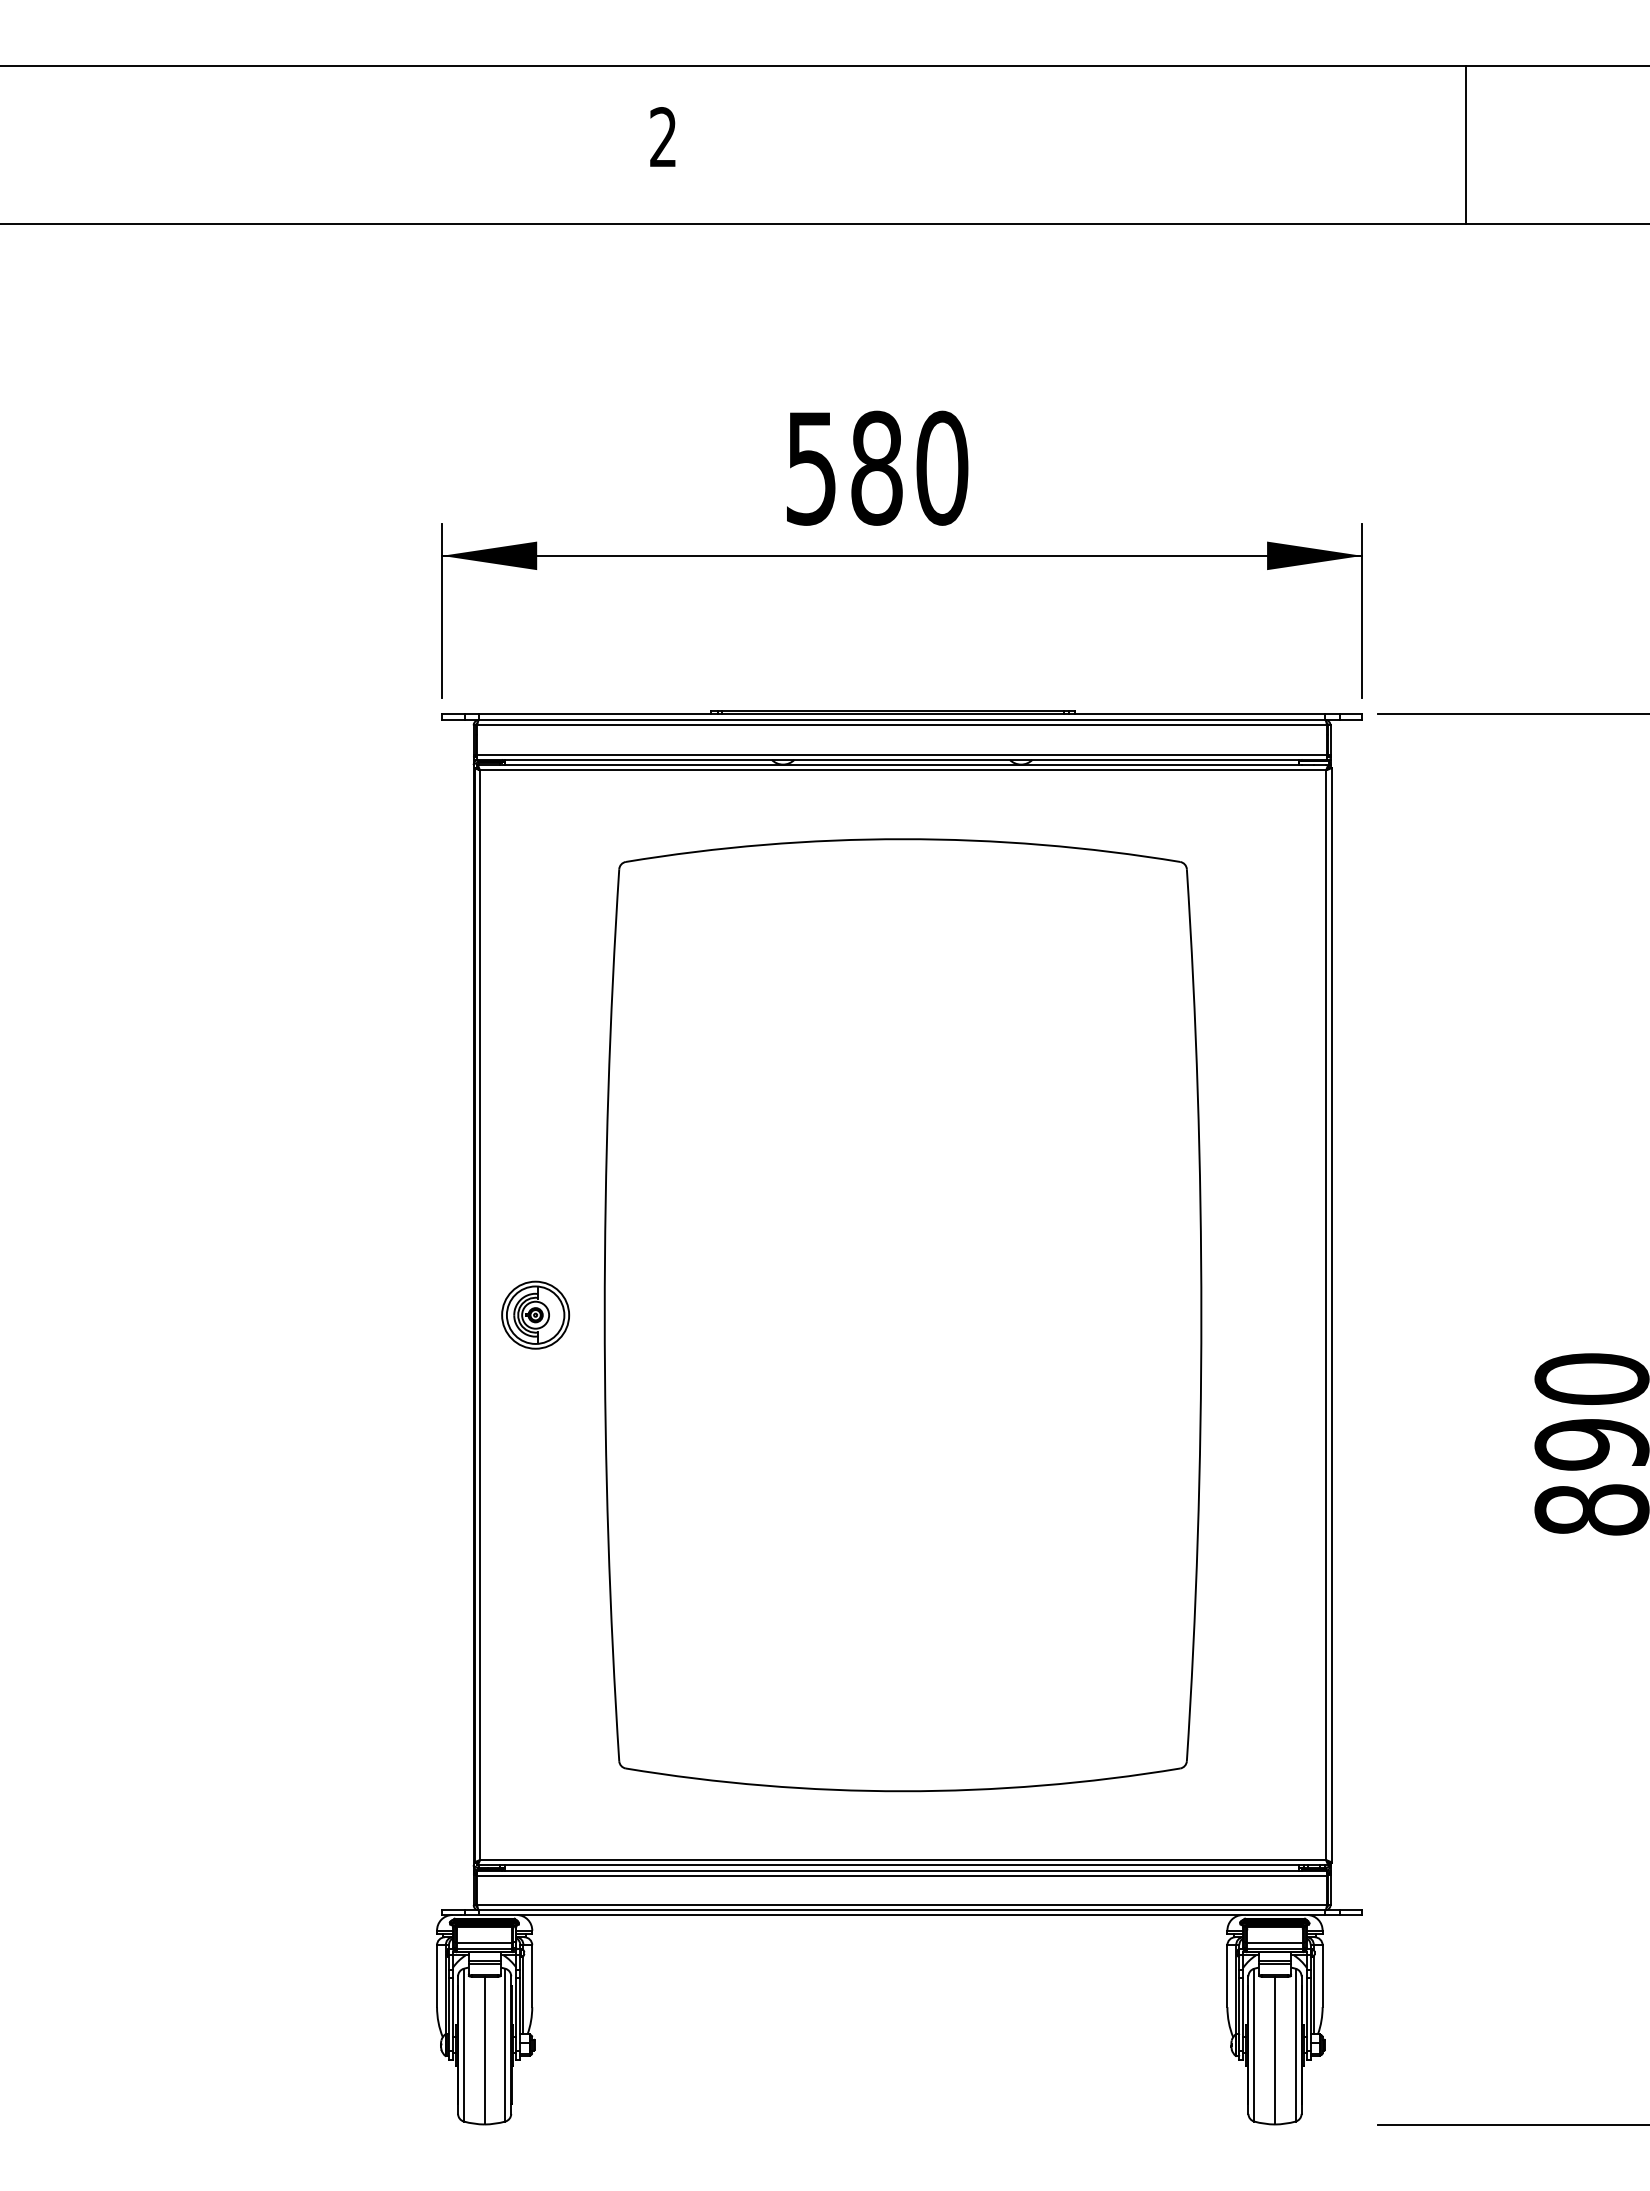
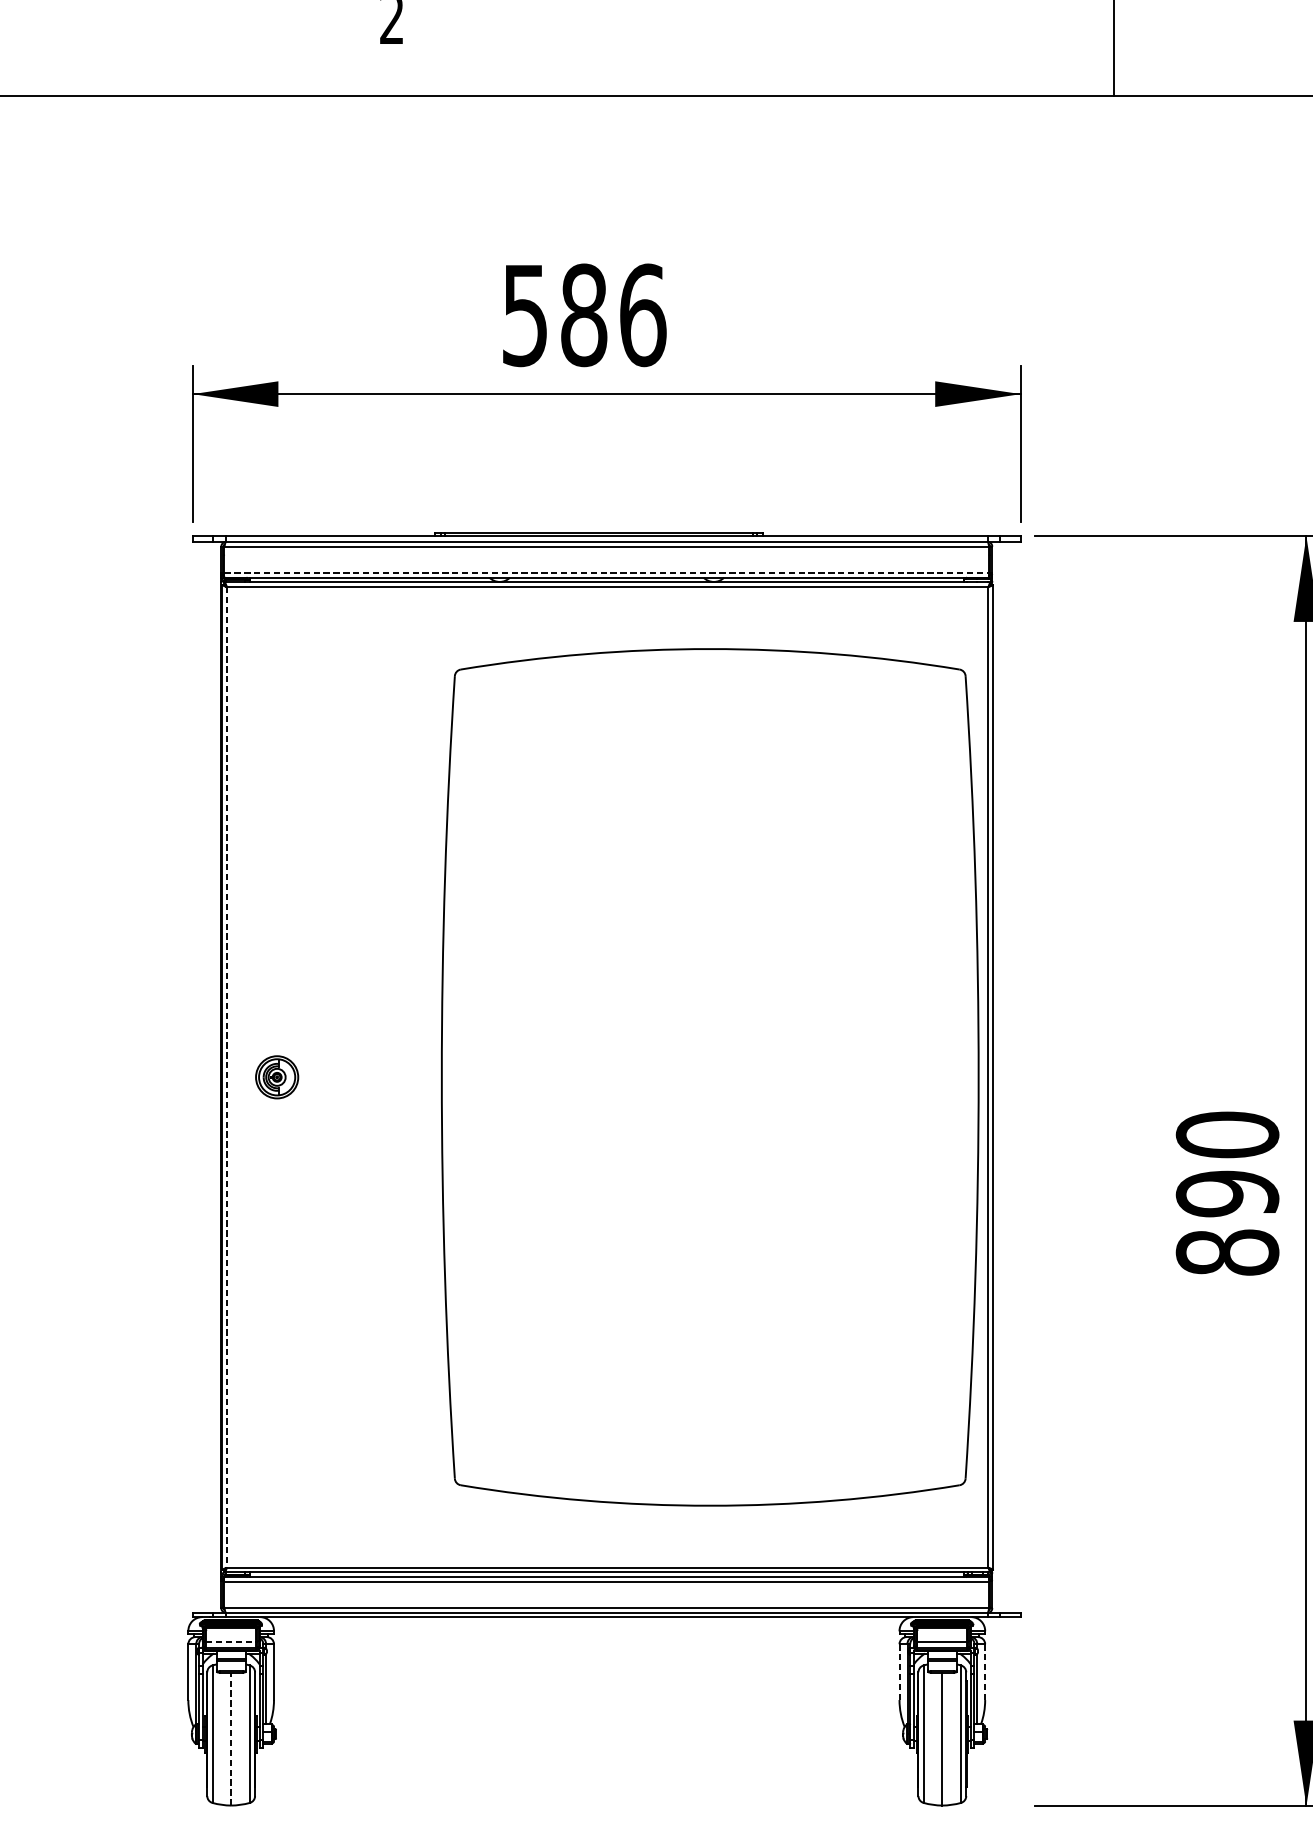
text: (942, 467) -> (643, 314), 580 -> 586
line: (902, 754) -> (607, 572), solid -> dashed
part: (535, 1314) -> (276, 1076), size x0.7
line: (479, 1315) -> (226, 1077), solid -> dashed
part: (902, 1315) -> (709, 1077), moved
line: (484, 1942) -> (231, 1641), solid -> dashed
line: (1322, 1975) -> (985, 1671), solid -> dashed
line: (1227, 1976) -> (899, 1672), solid -> dashed
line: (484, 2050) -> (231, 1739), solid -> dashed

